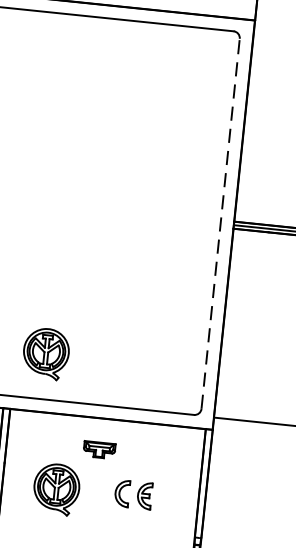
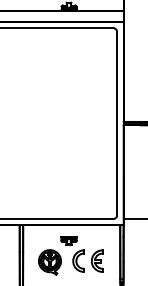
line: (221, 223) -> (117, 123), dashed -> solid
part: (45, 354) -> (37, 196), removed
part: (132, 493) -> (87, 260), size x1.67

